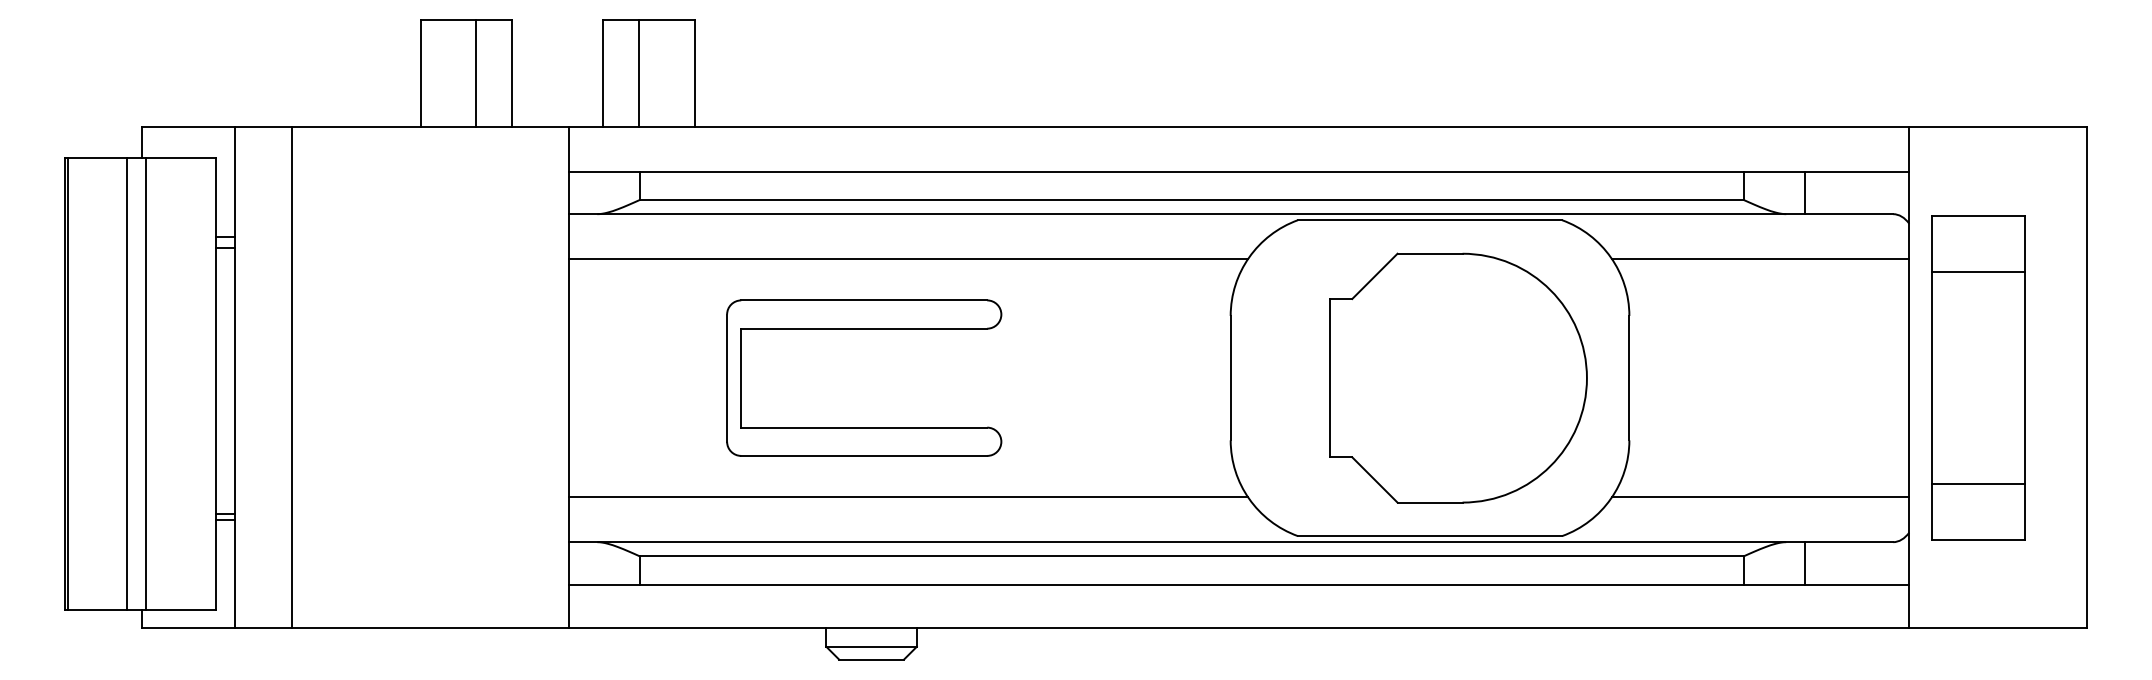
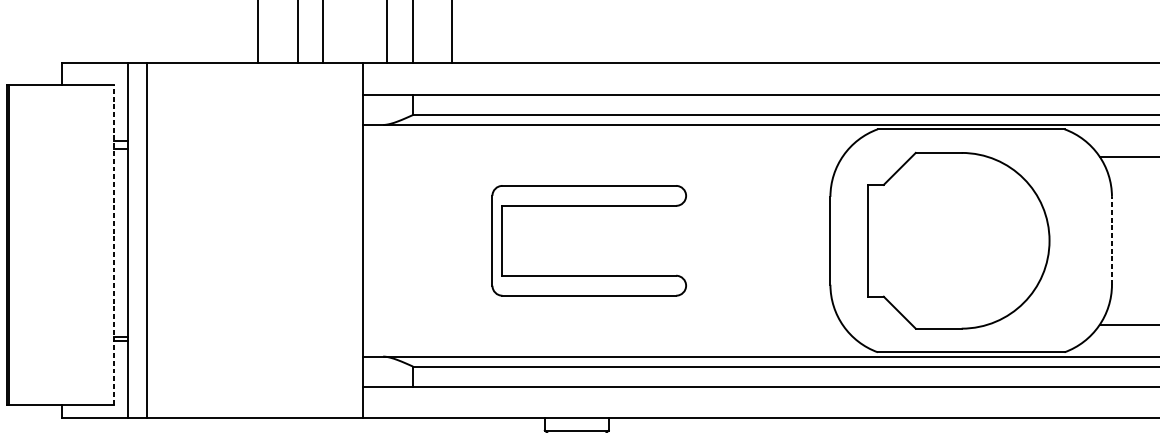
line: (908, 259) -> (602, 157), removed
part: (864, 329) -> (589, 206), moved
line: (291, 377) -> (146, 240), moved
part: (1458, 377) -> (958, 240), moved
line: (1629, 377) -> (1112, 240), solid -> dashed
line: (126, 383) -> (50, 244), removed
line: (146, 383) -> (64, 244), removed
line: (216, 383) -> (114, 244), solid -> dashed
line: (908, 496) -> (602, 324), removed

